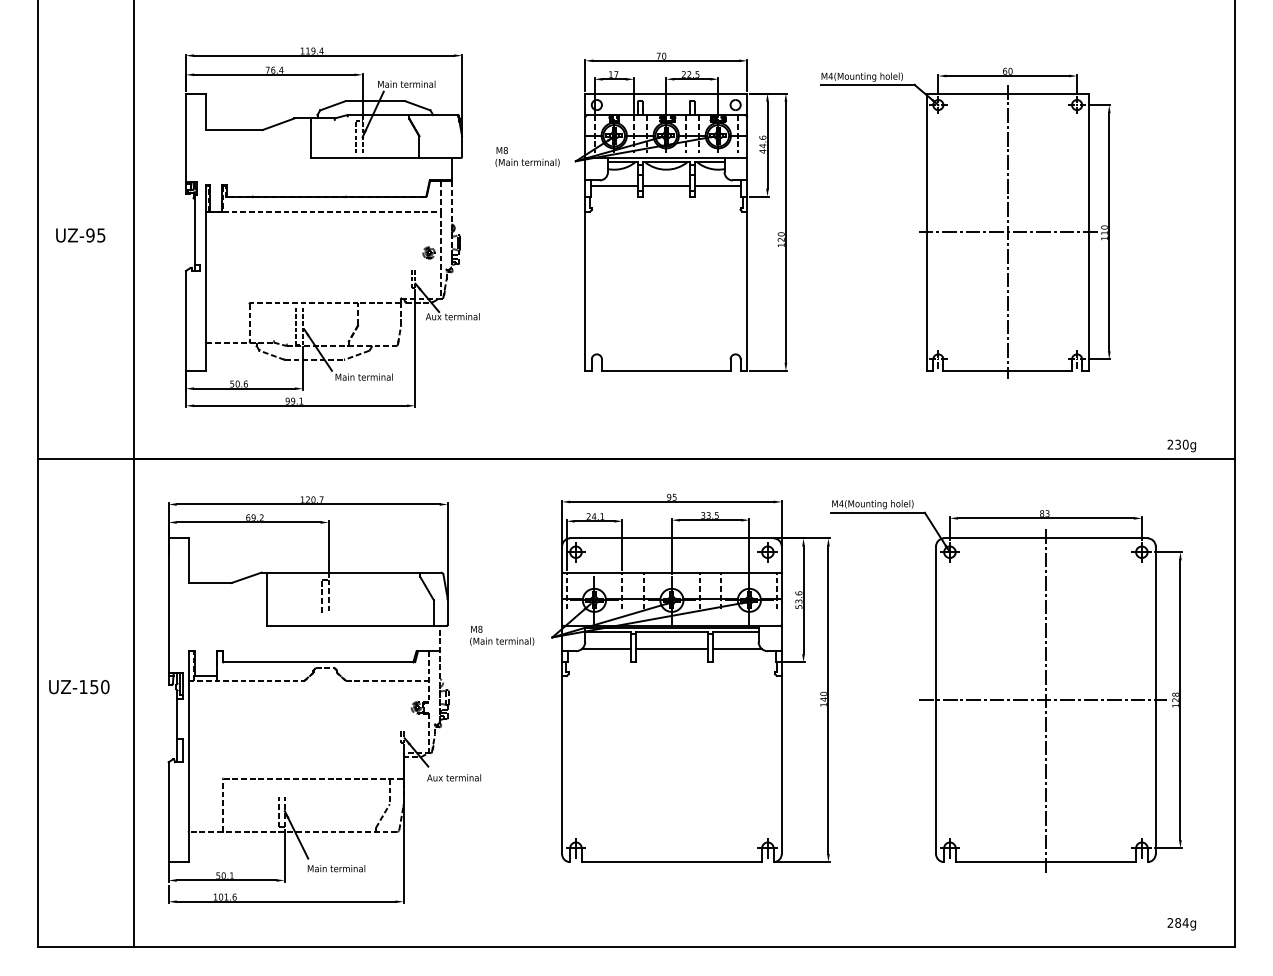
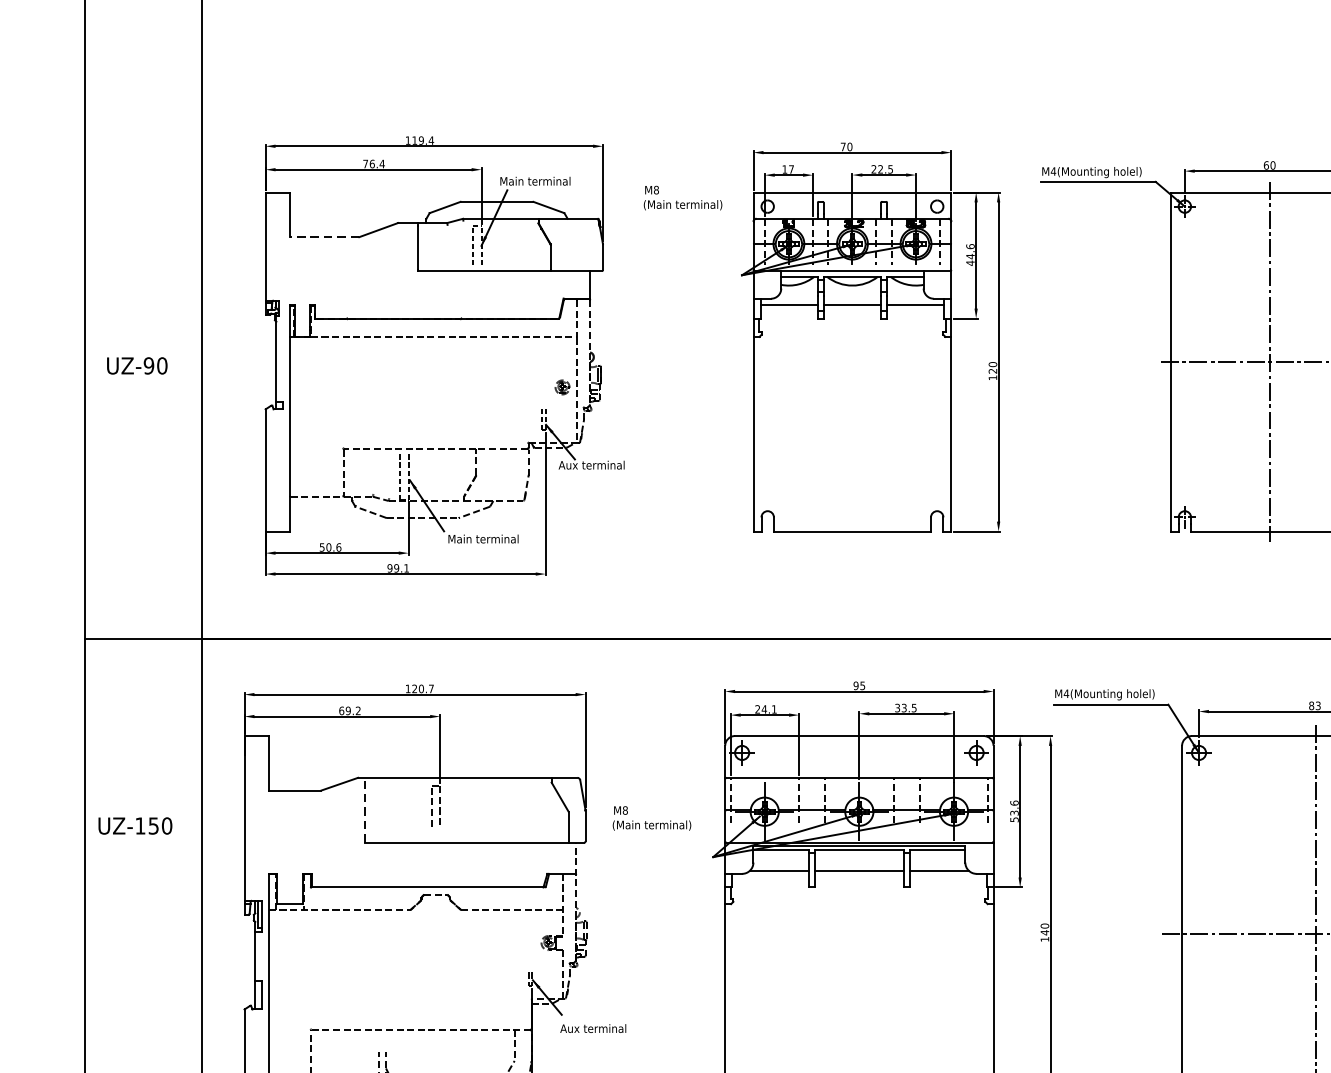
line: (233, 130) -> (323, 237), solid -> dashed
text: (527, 156) -> (682, 197), moved
text: (101, 235) -> (162, 365), UZ-95 -> UZ-90
line: (267, 599) -> (365, 810), solid -> dashed
text: (502, 635) -> (652, 818), moved
text: (79, 687) -> (135, 826), moved

